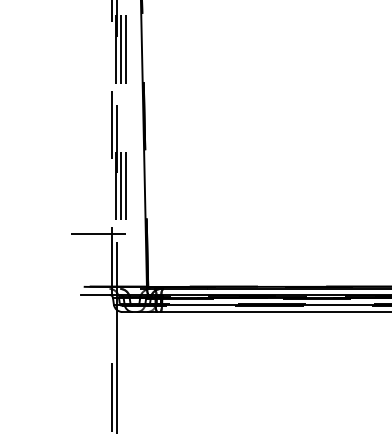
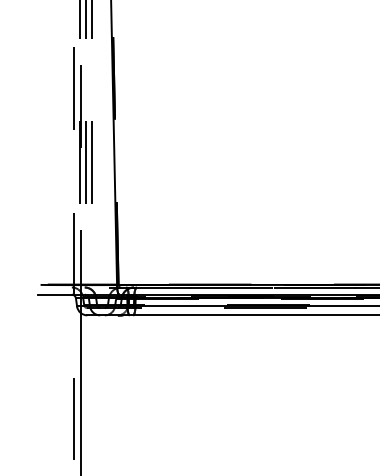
line: (98, 234) -> (58, 221), removed

